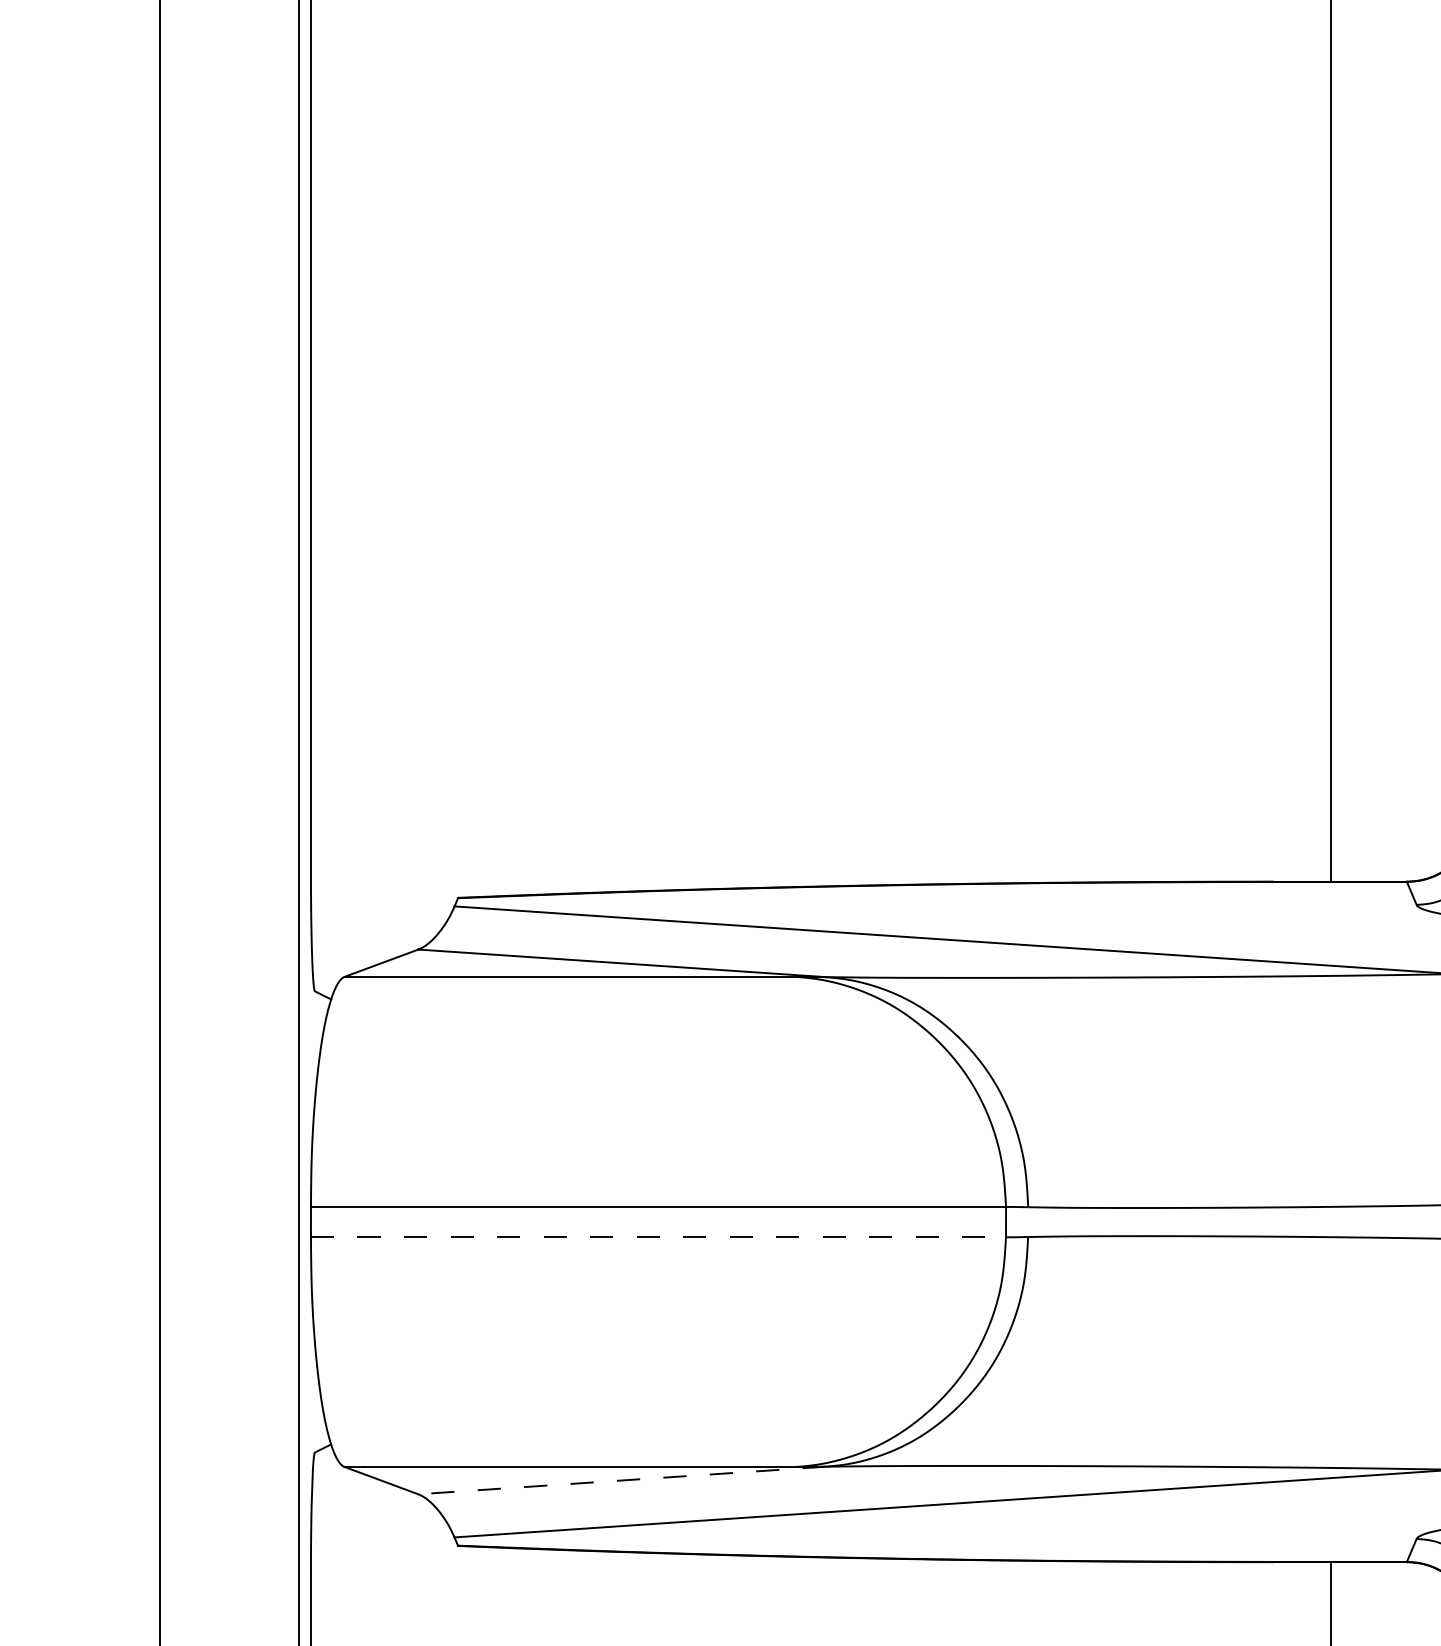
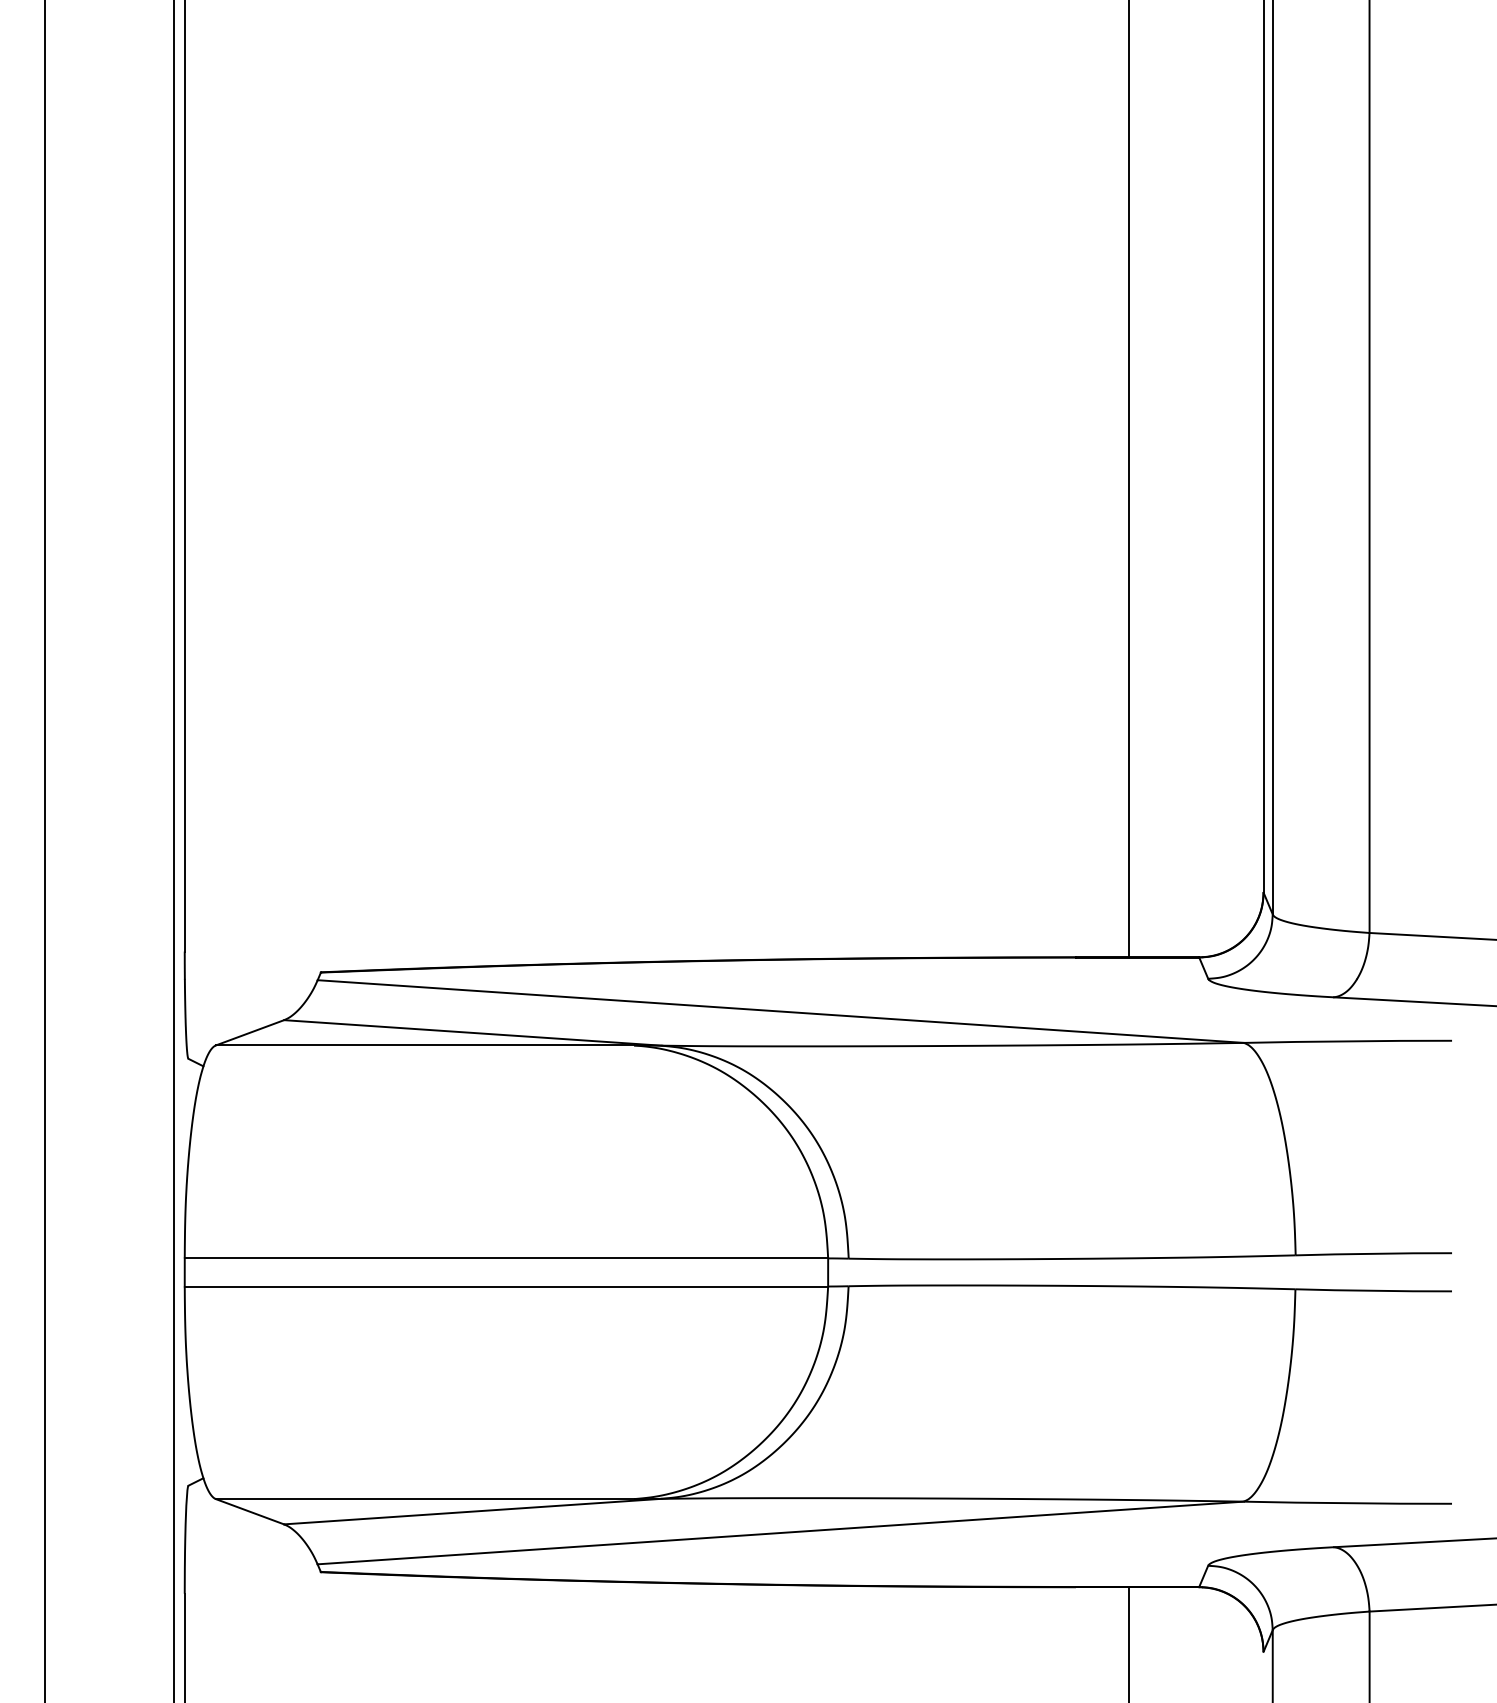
line: (658, 1237) -> (506, 1286), dashed -> solid
line: (621, 1480) -> (472, 1511), dashed -> solid

